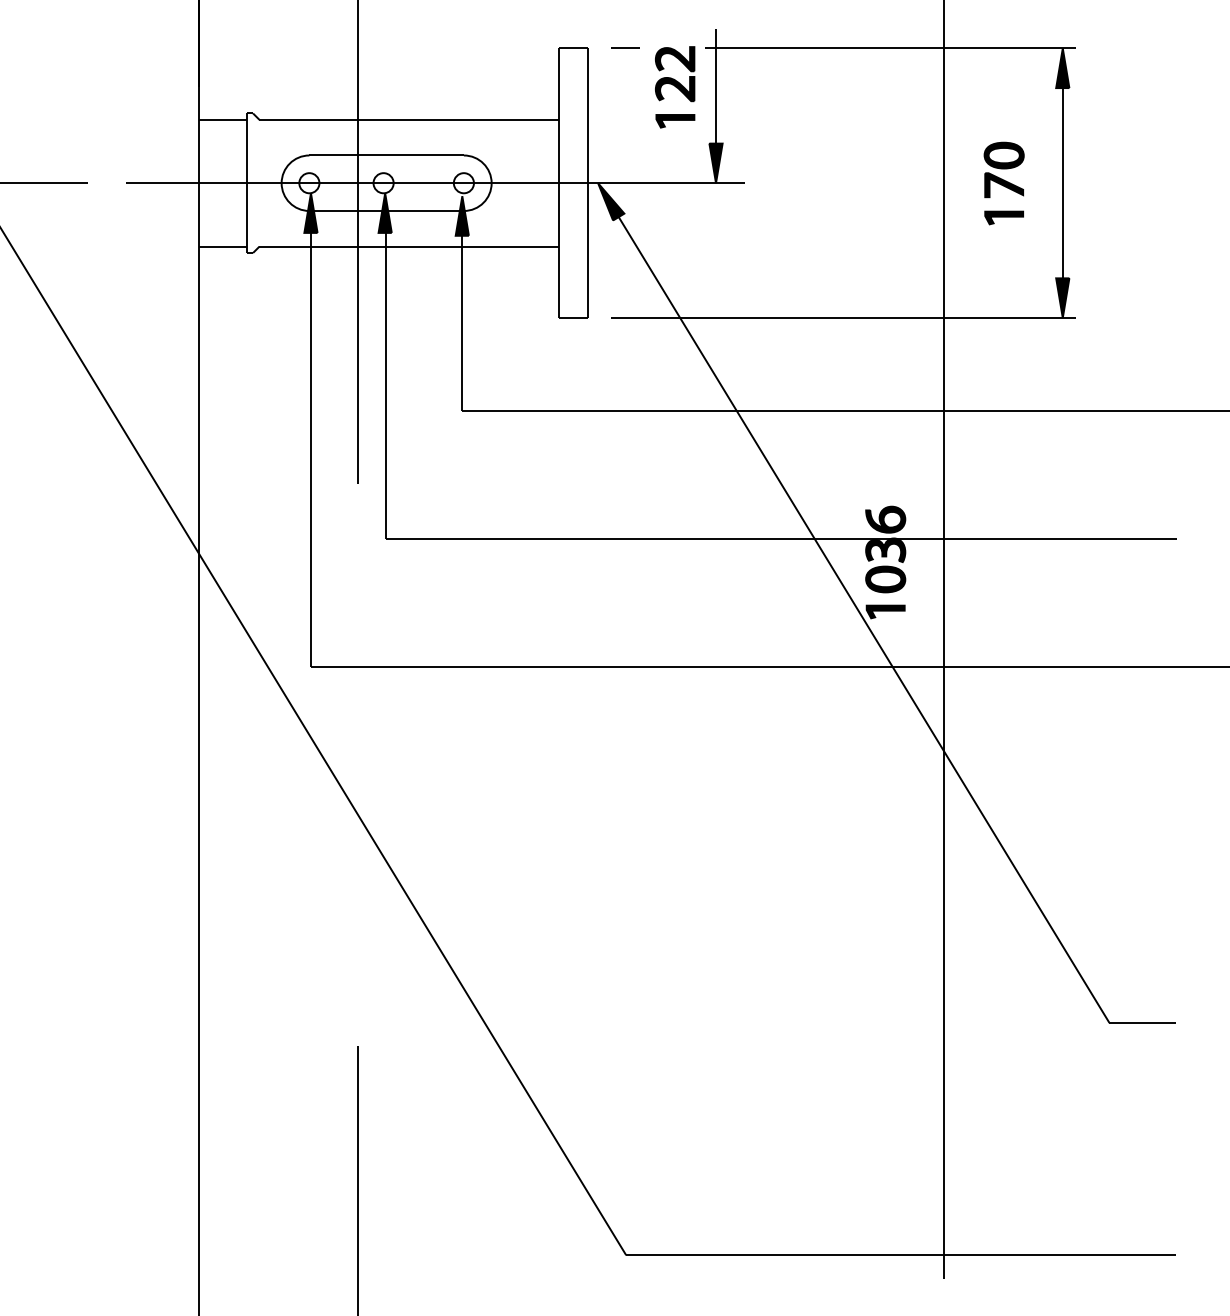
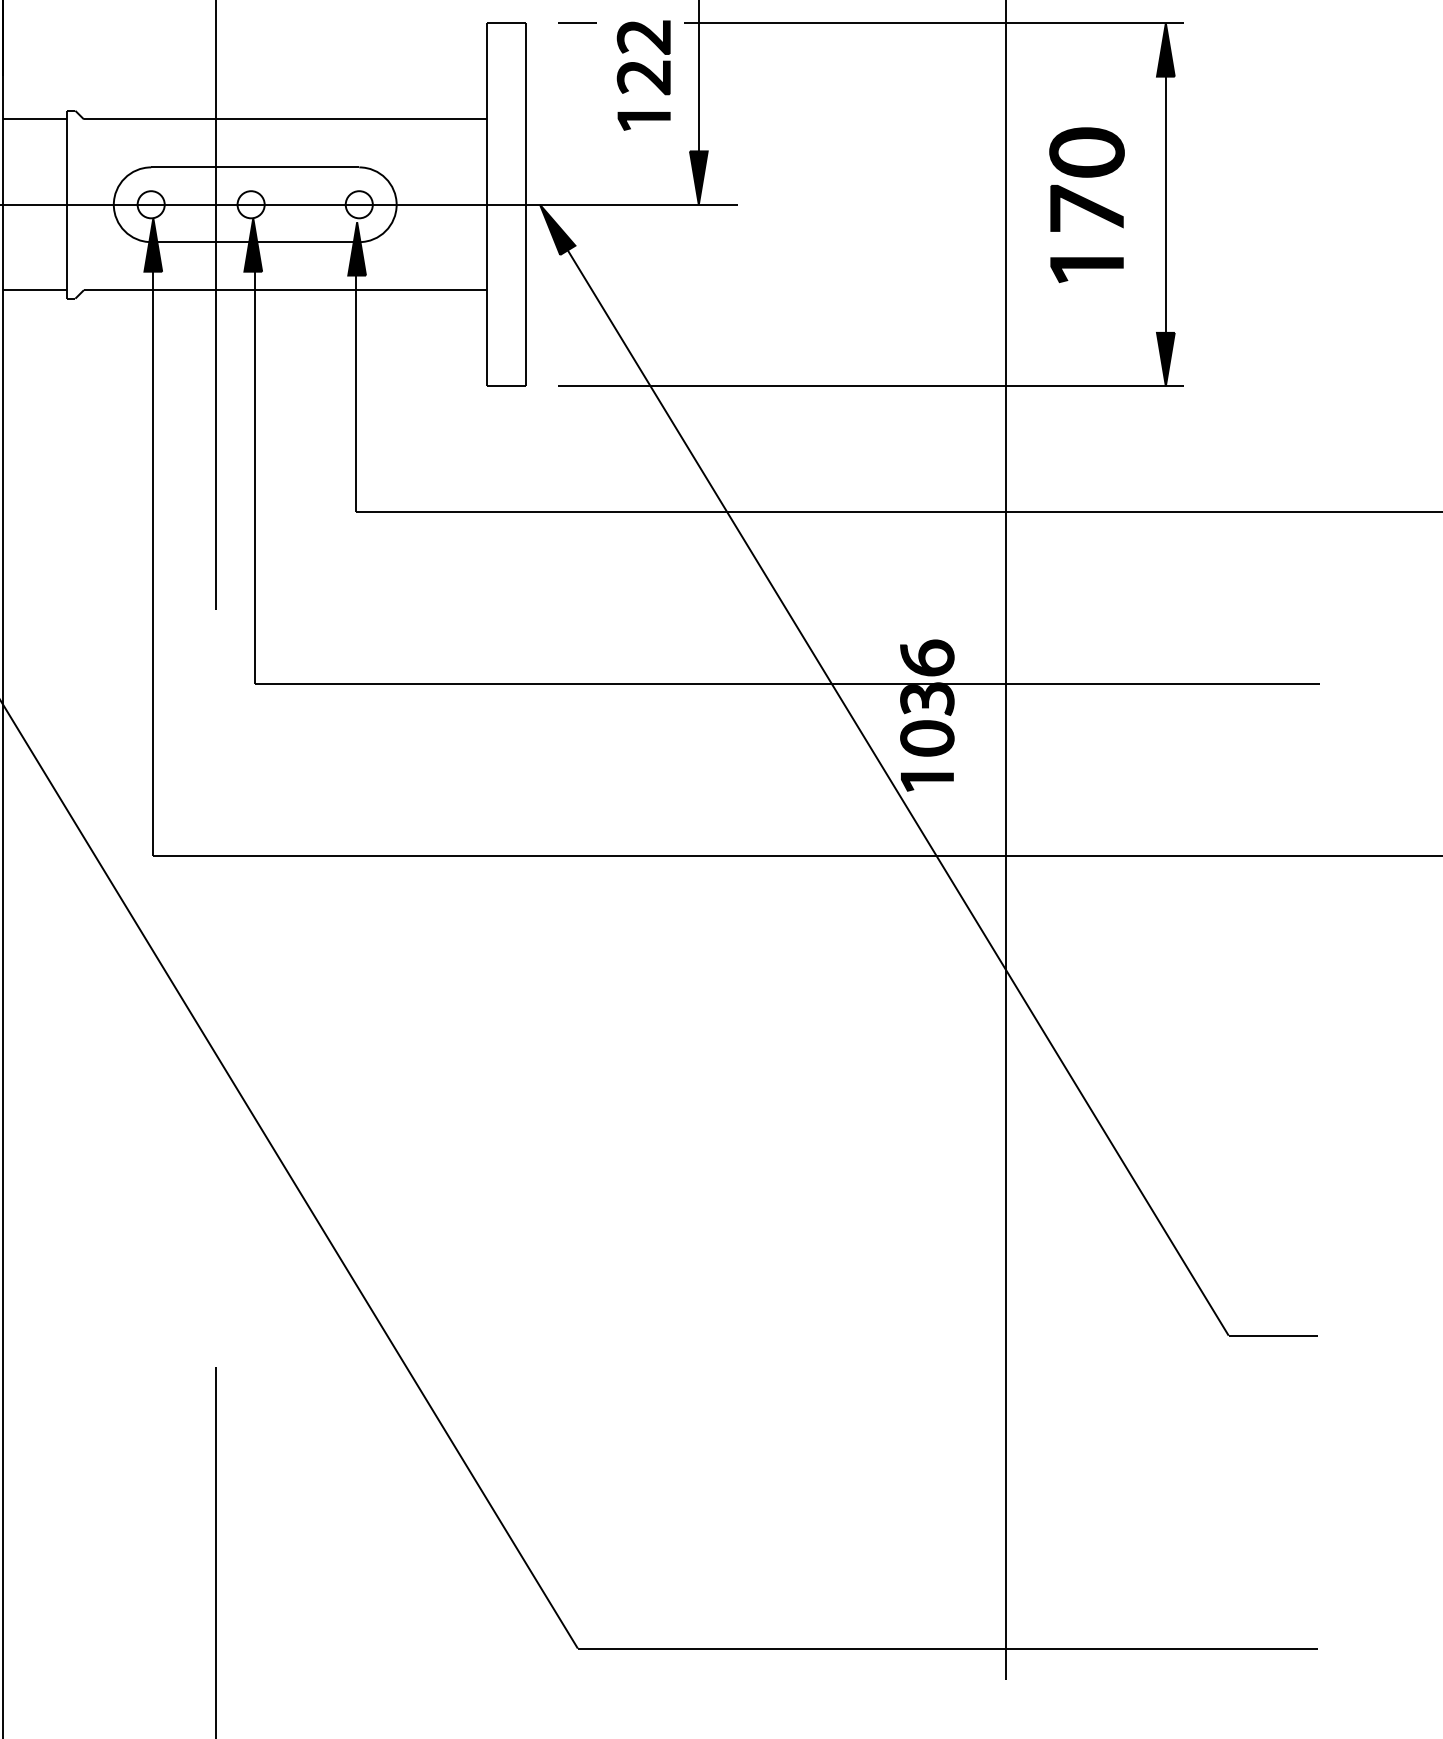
part: (1003, 183) -> (1086, 205), size x1.4

